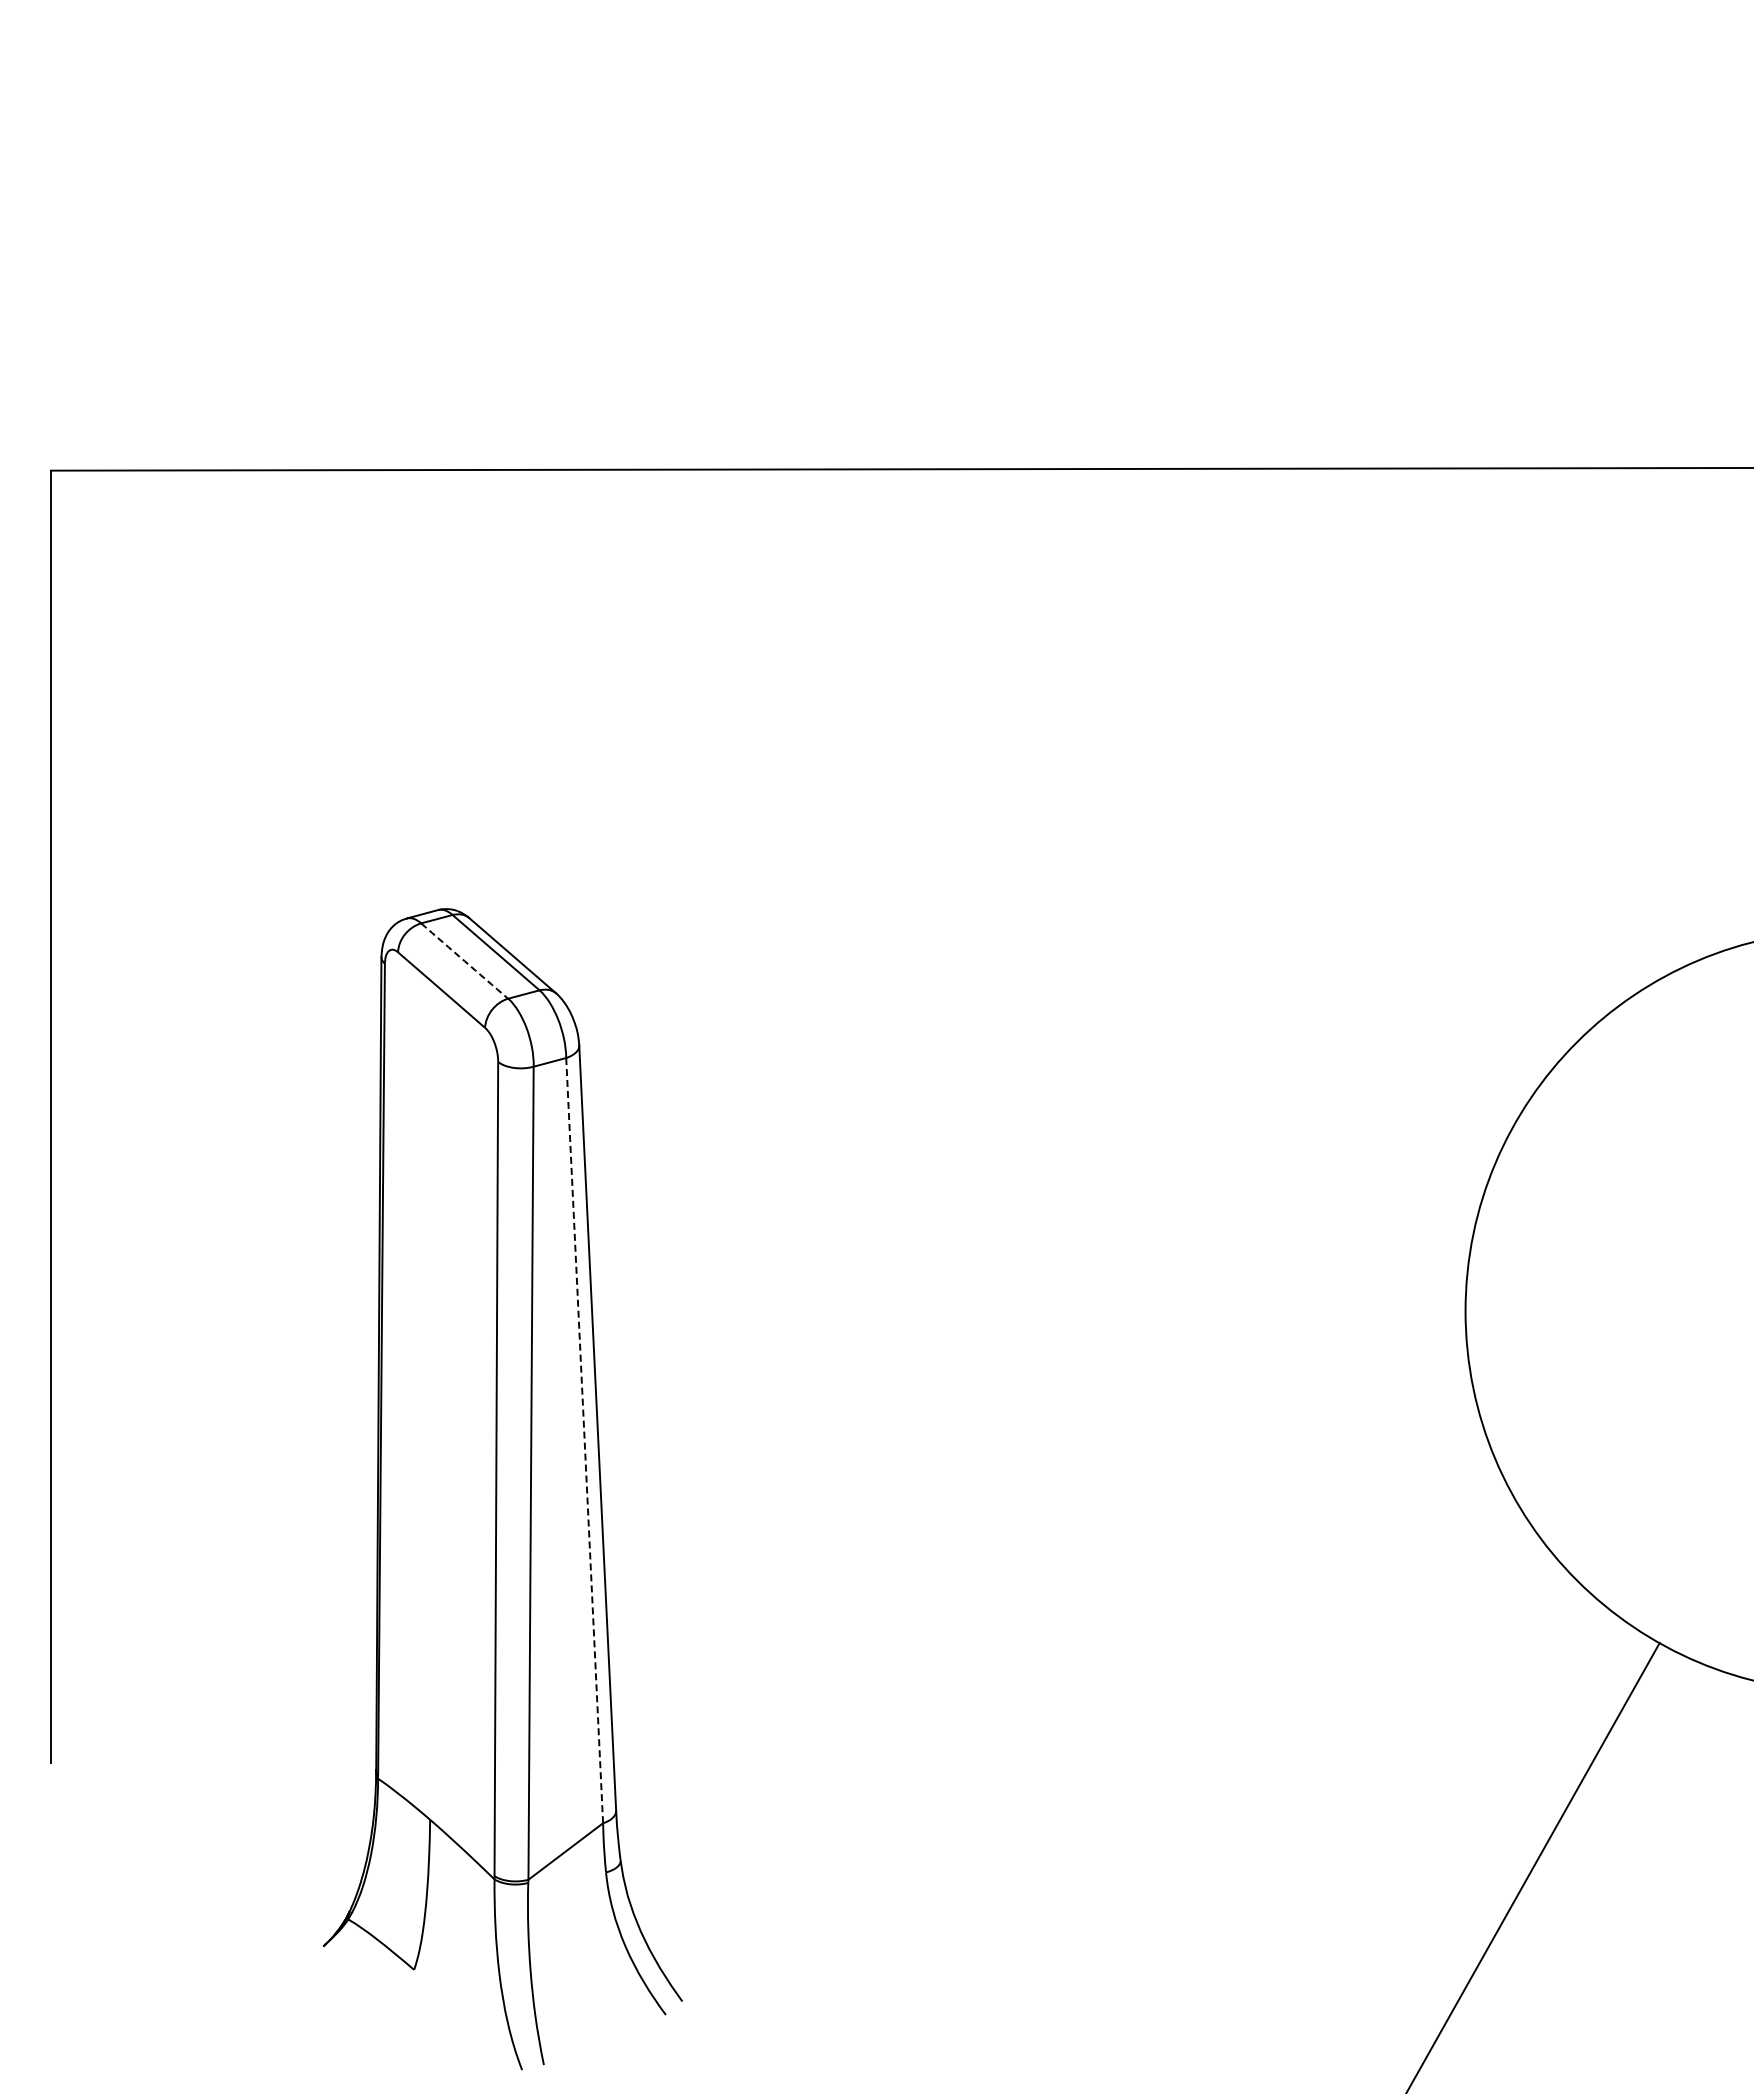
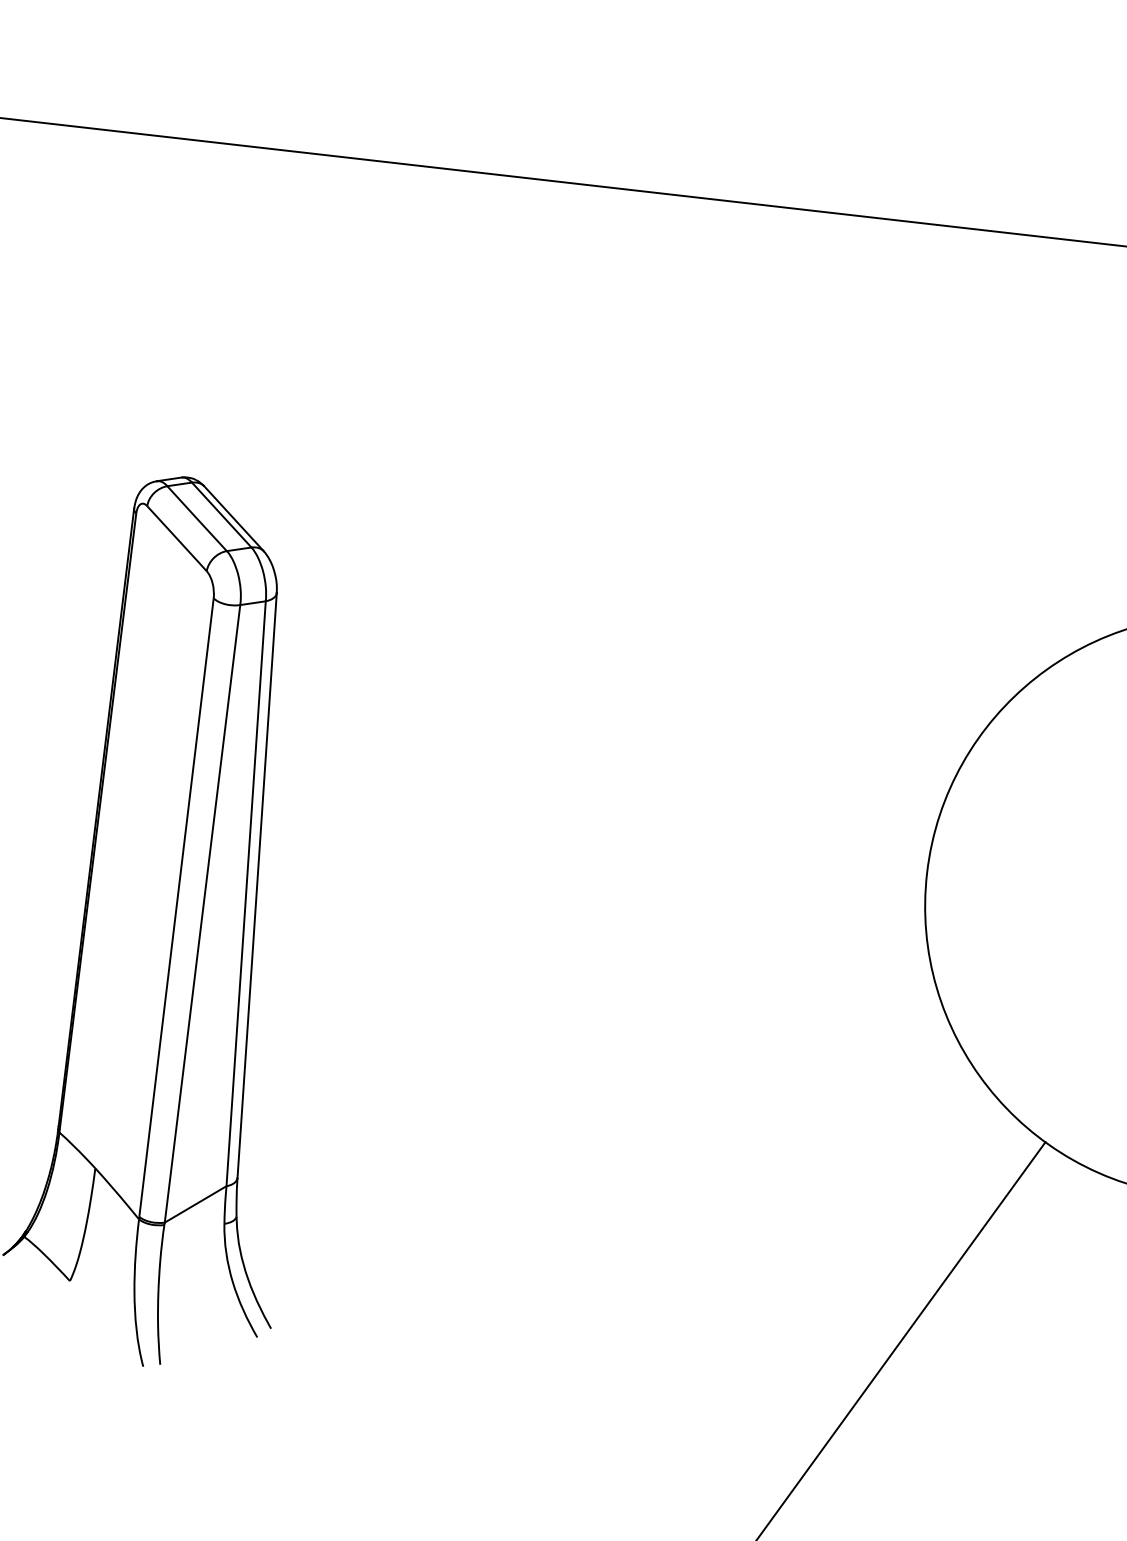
arc: (464, 961) -> (196, 518), dashed -> solid
line: (584, 1441) -> (245, 894), dashed -> solid

